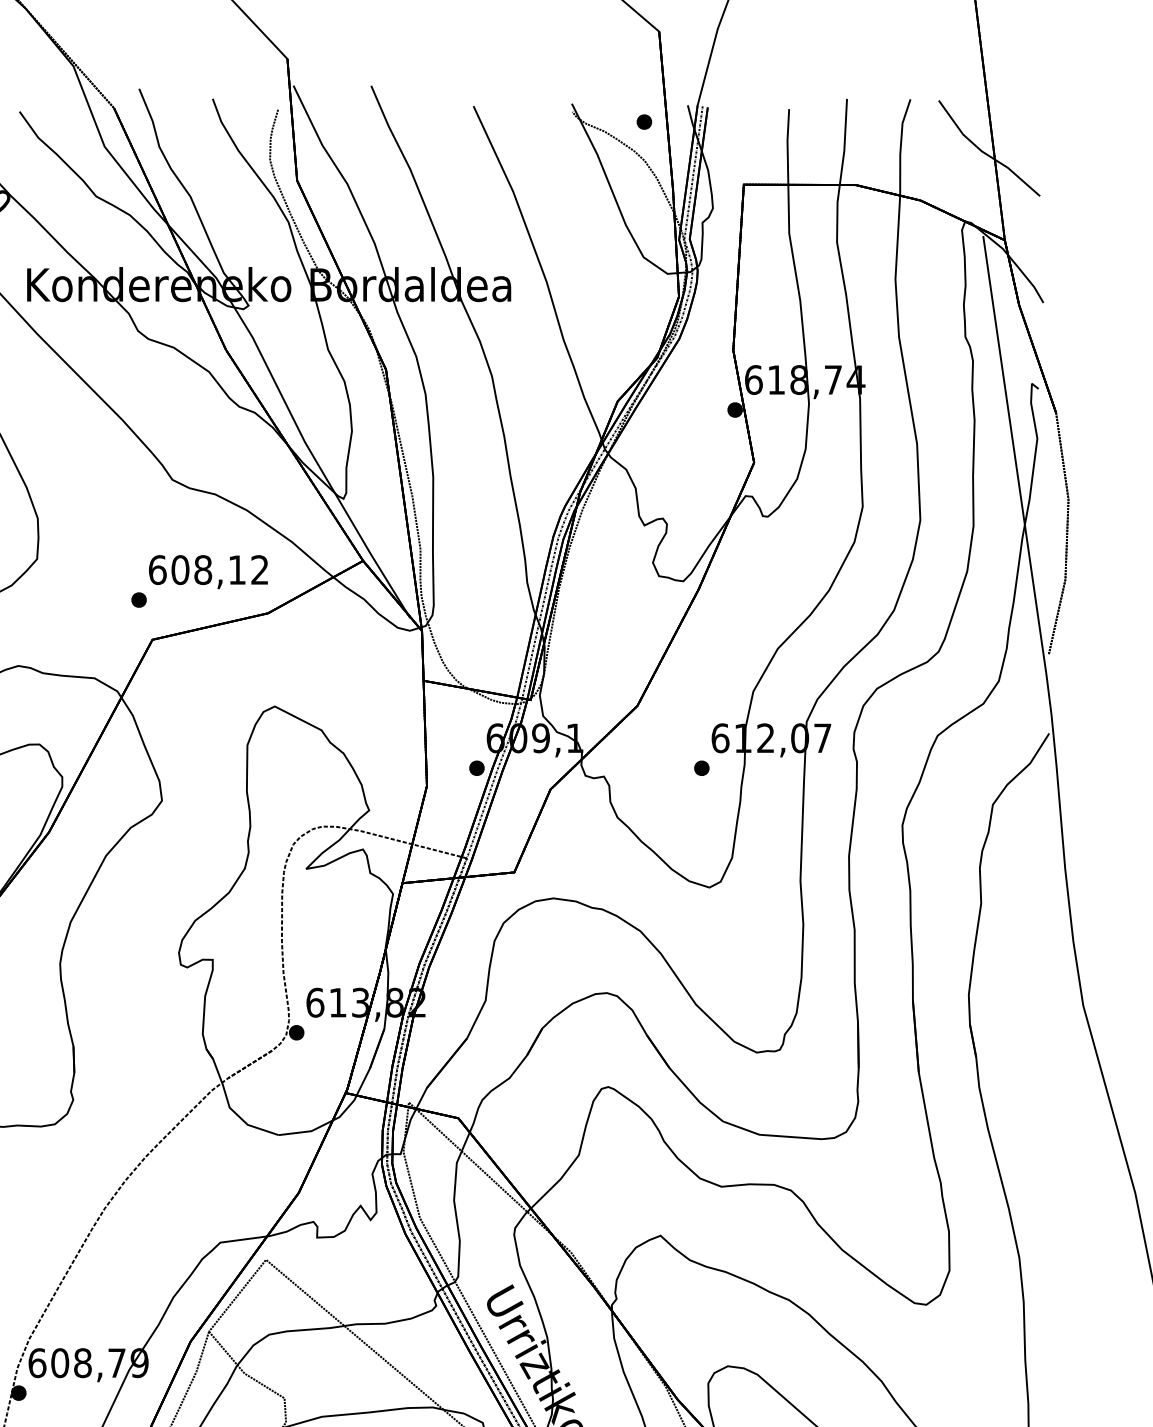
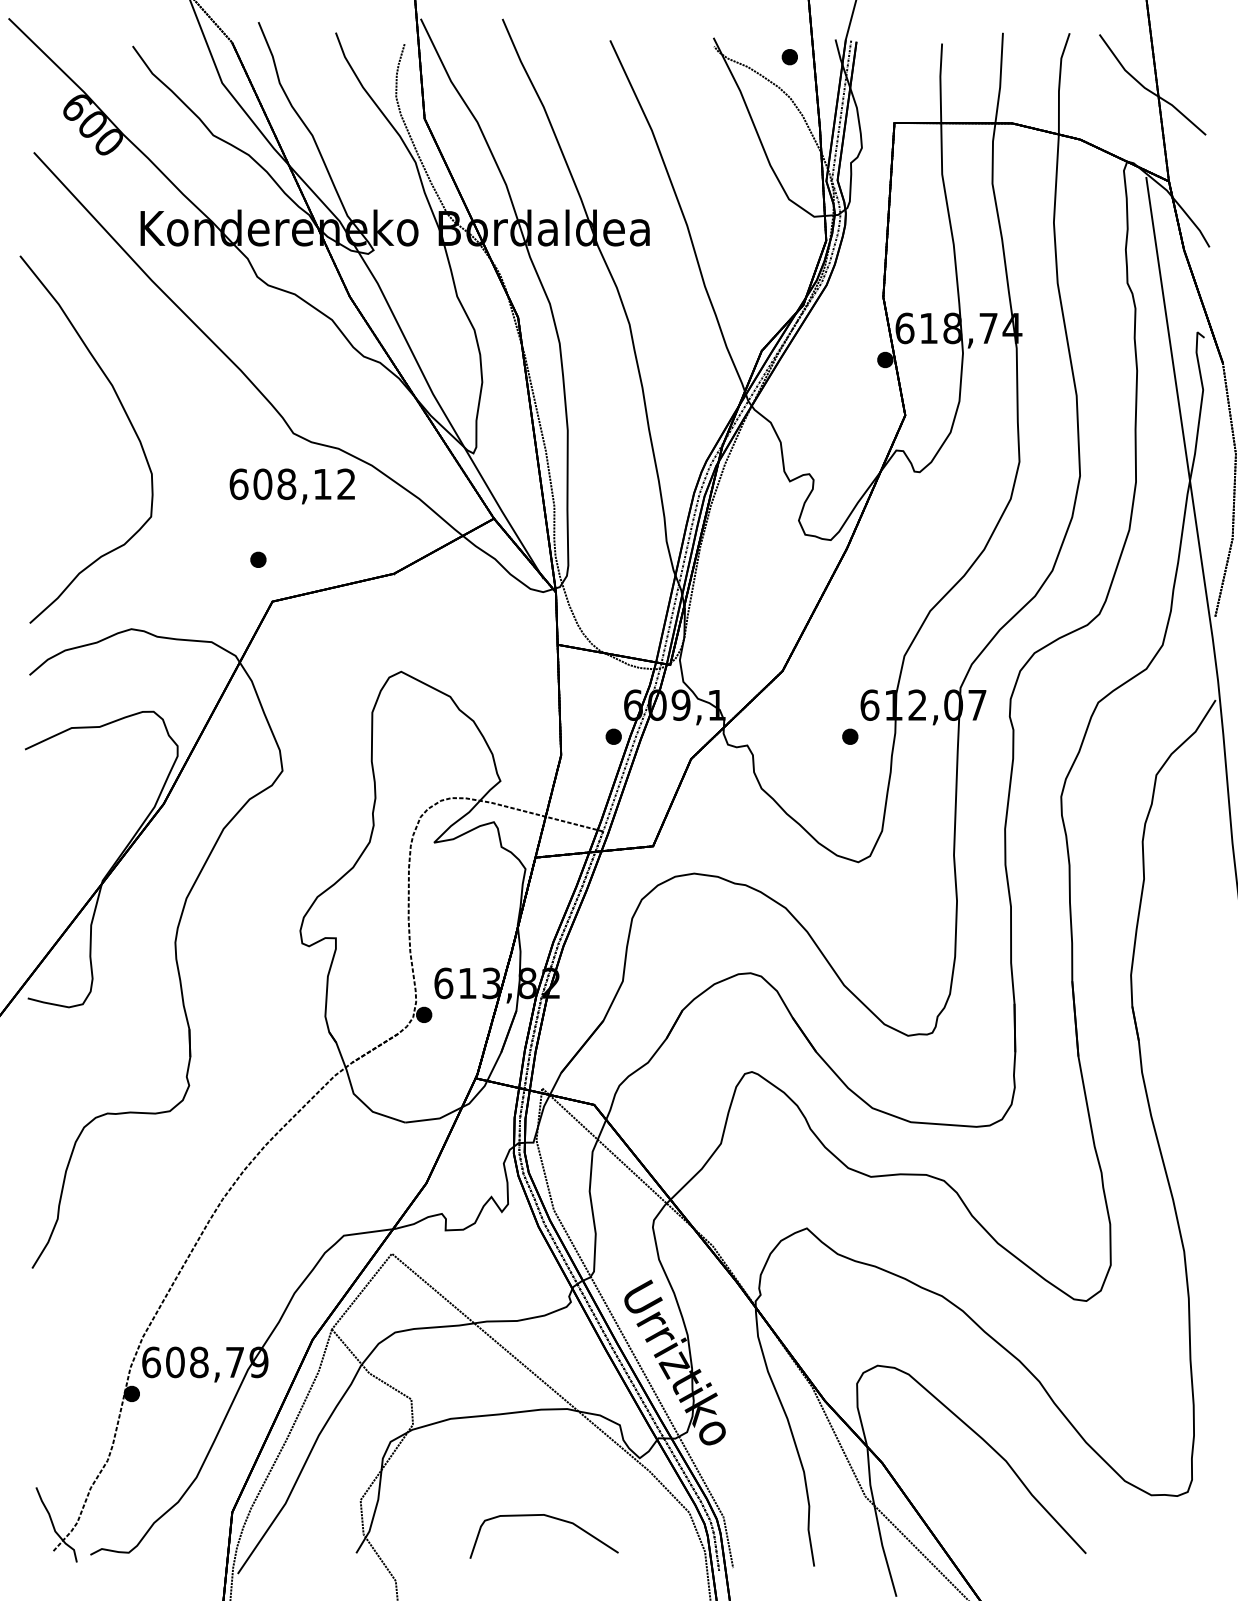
text: (207, 572) -> (291, 486), moved

